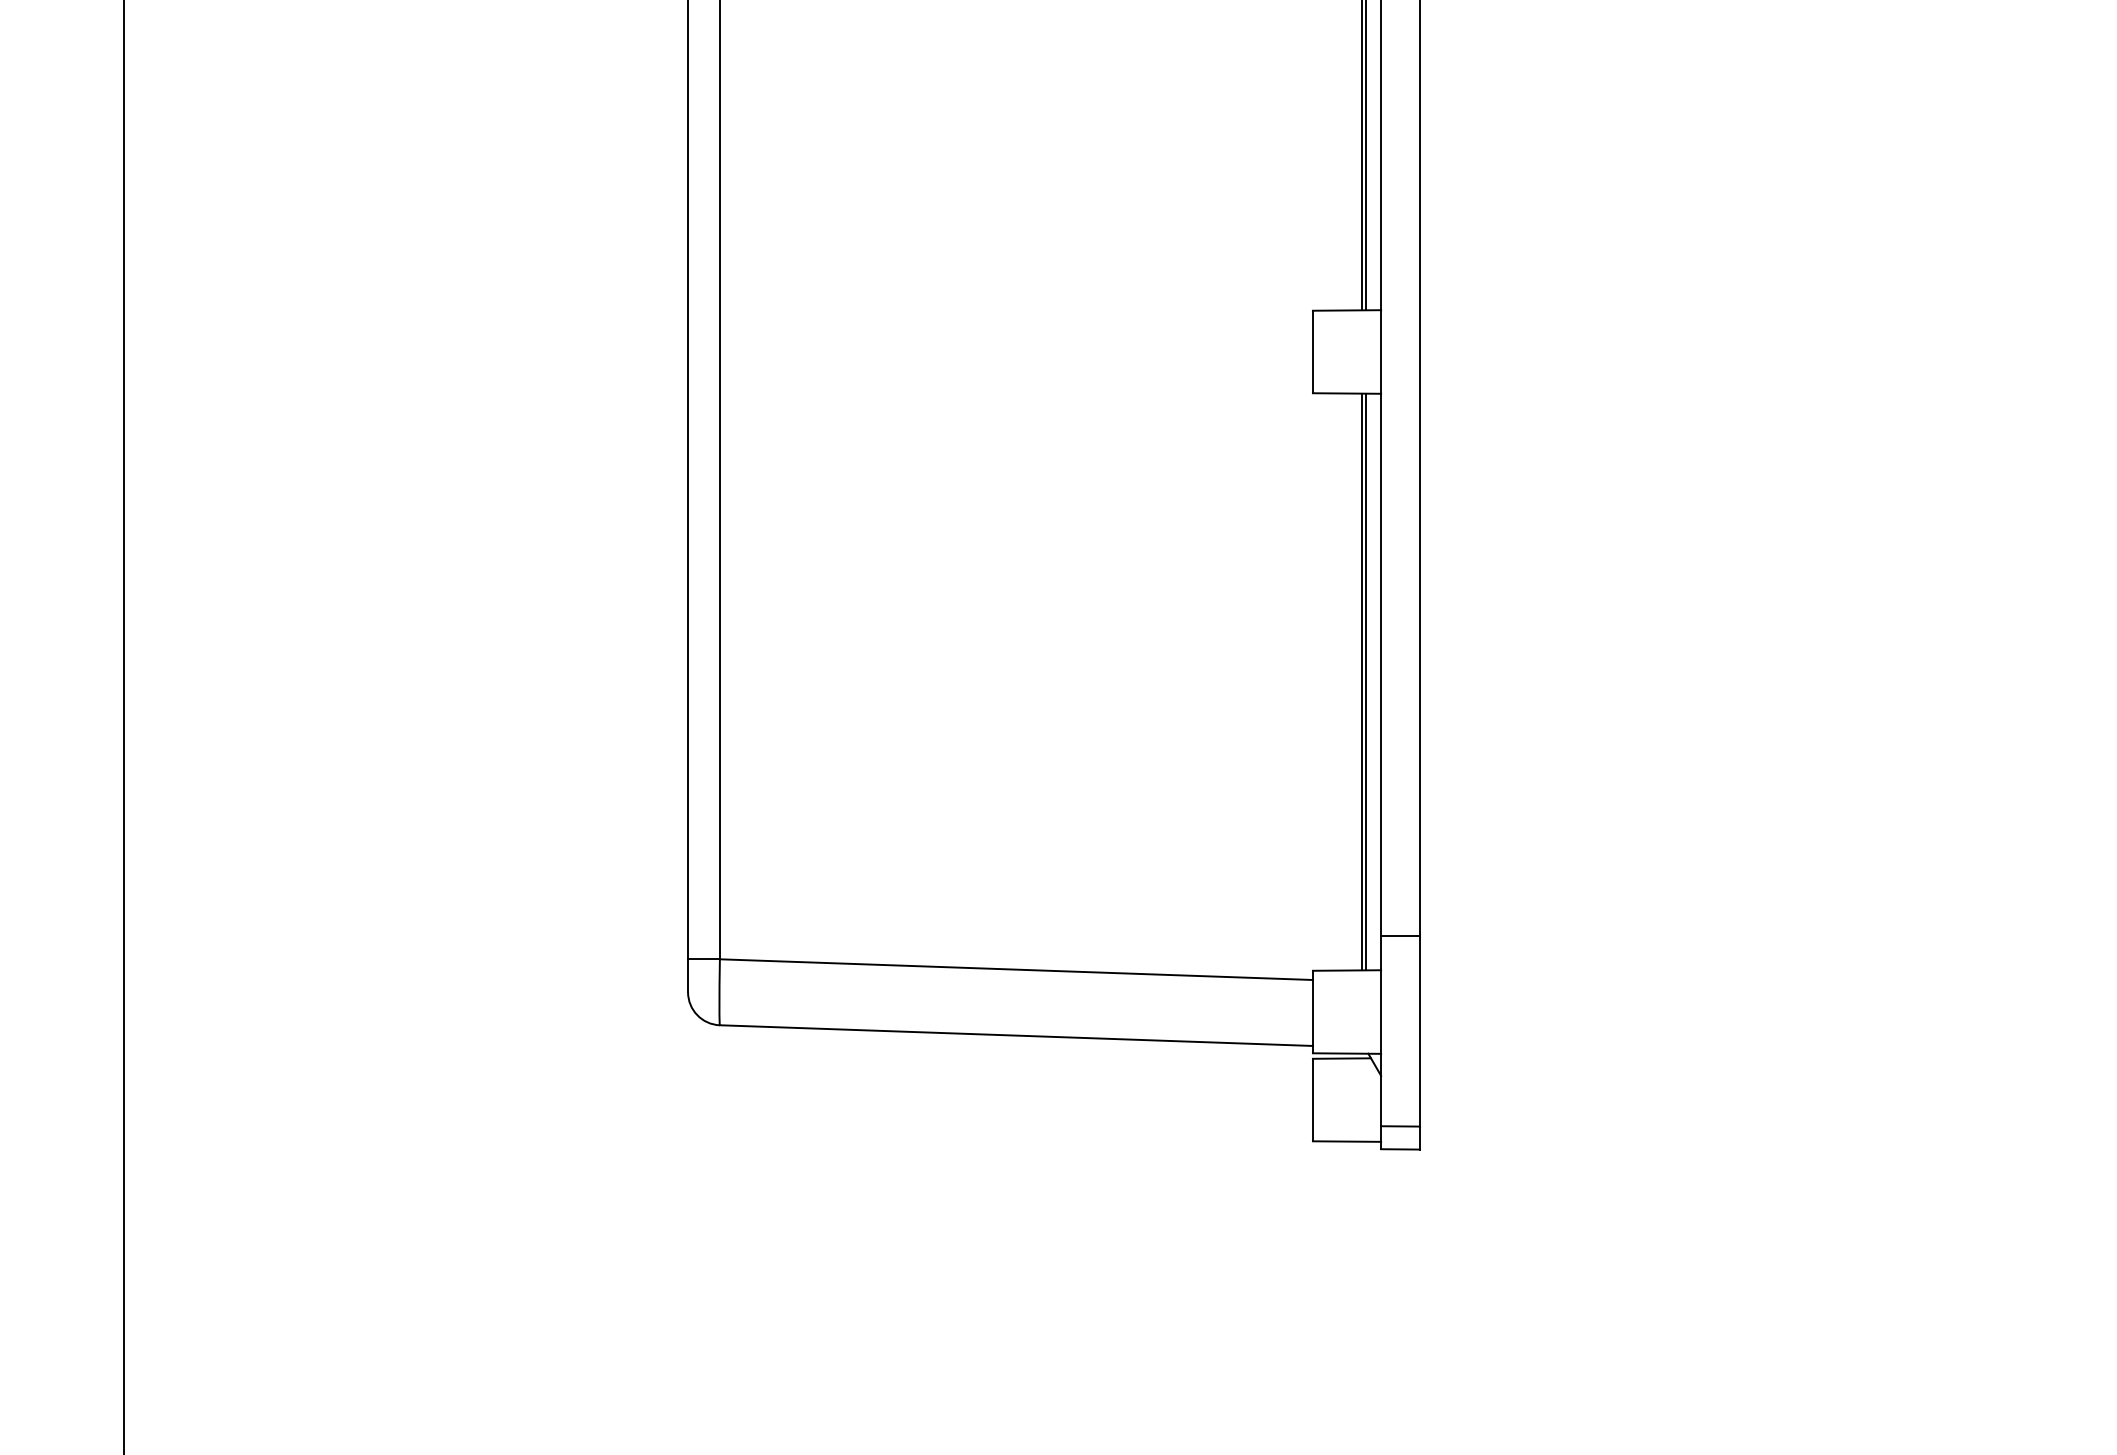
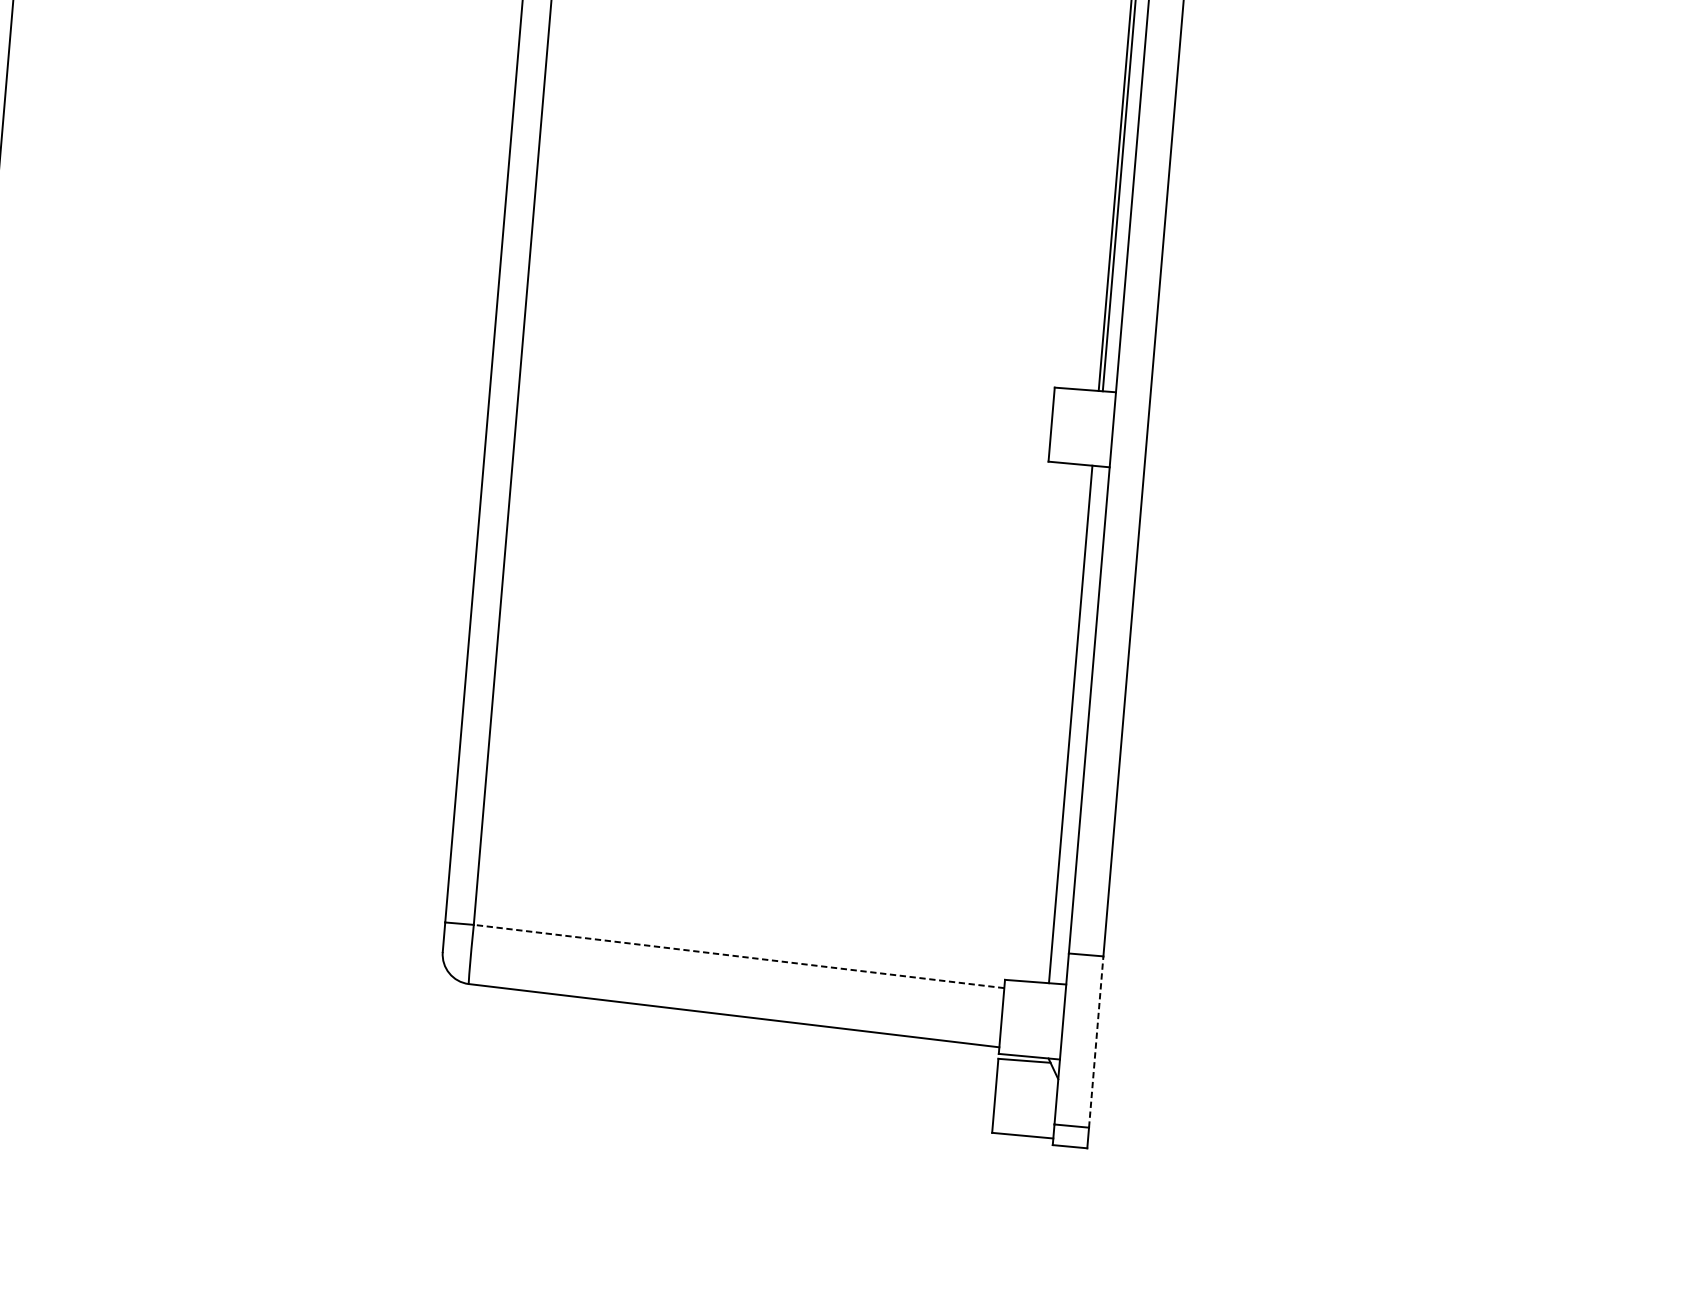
line: (1366, 681) -> (1074, 724), removed
line: (1016, 969) -> (739, 956), solid -> dashed
line: (1419, 1030) -> (1096, 1041), solid -> dashed

